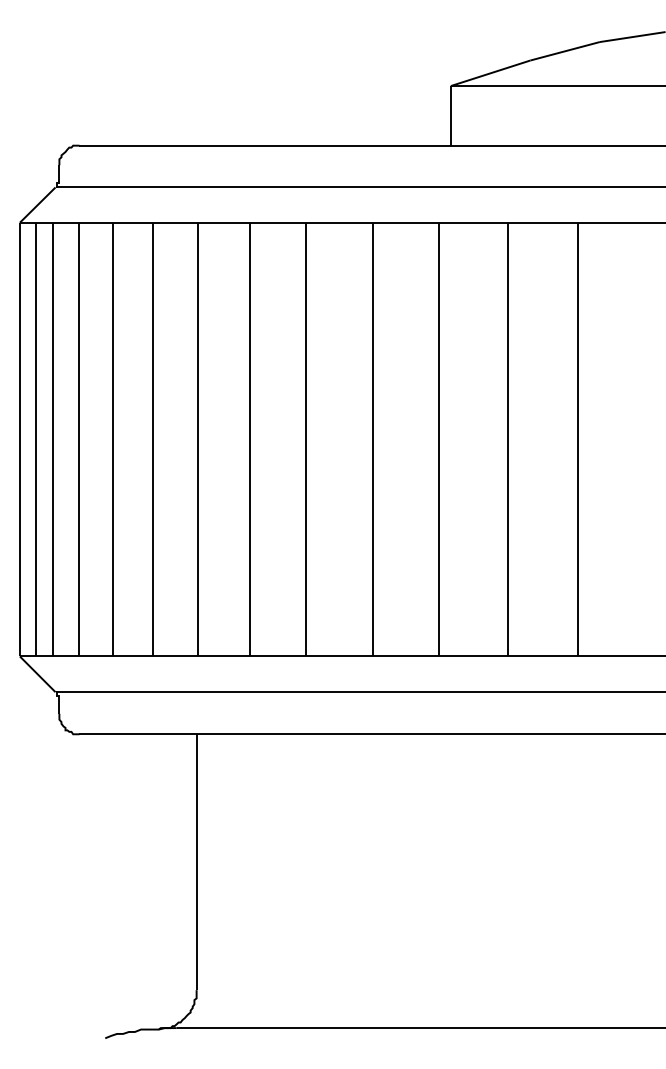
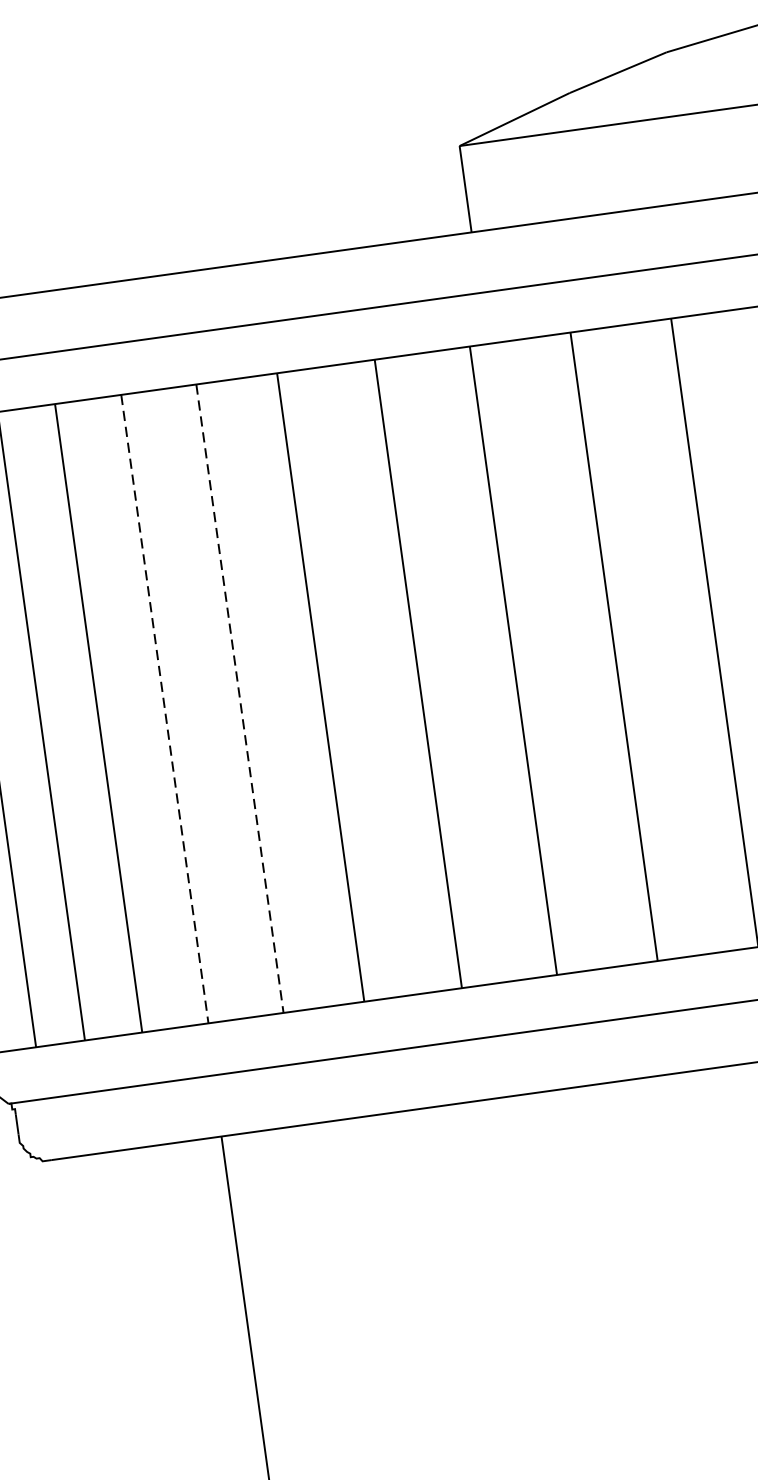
line: (198, 439) -> (164, 708), solid -> dashed
line: (250, 439) -> (240, 698), solid -> dashed

